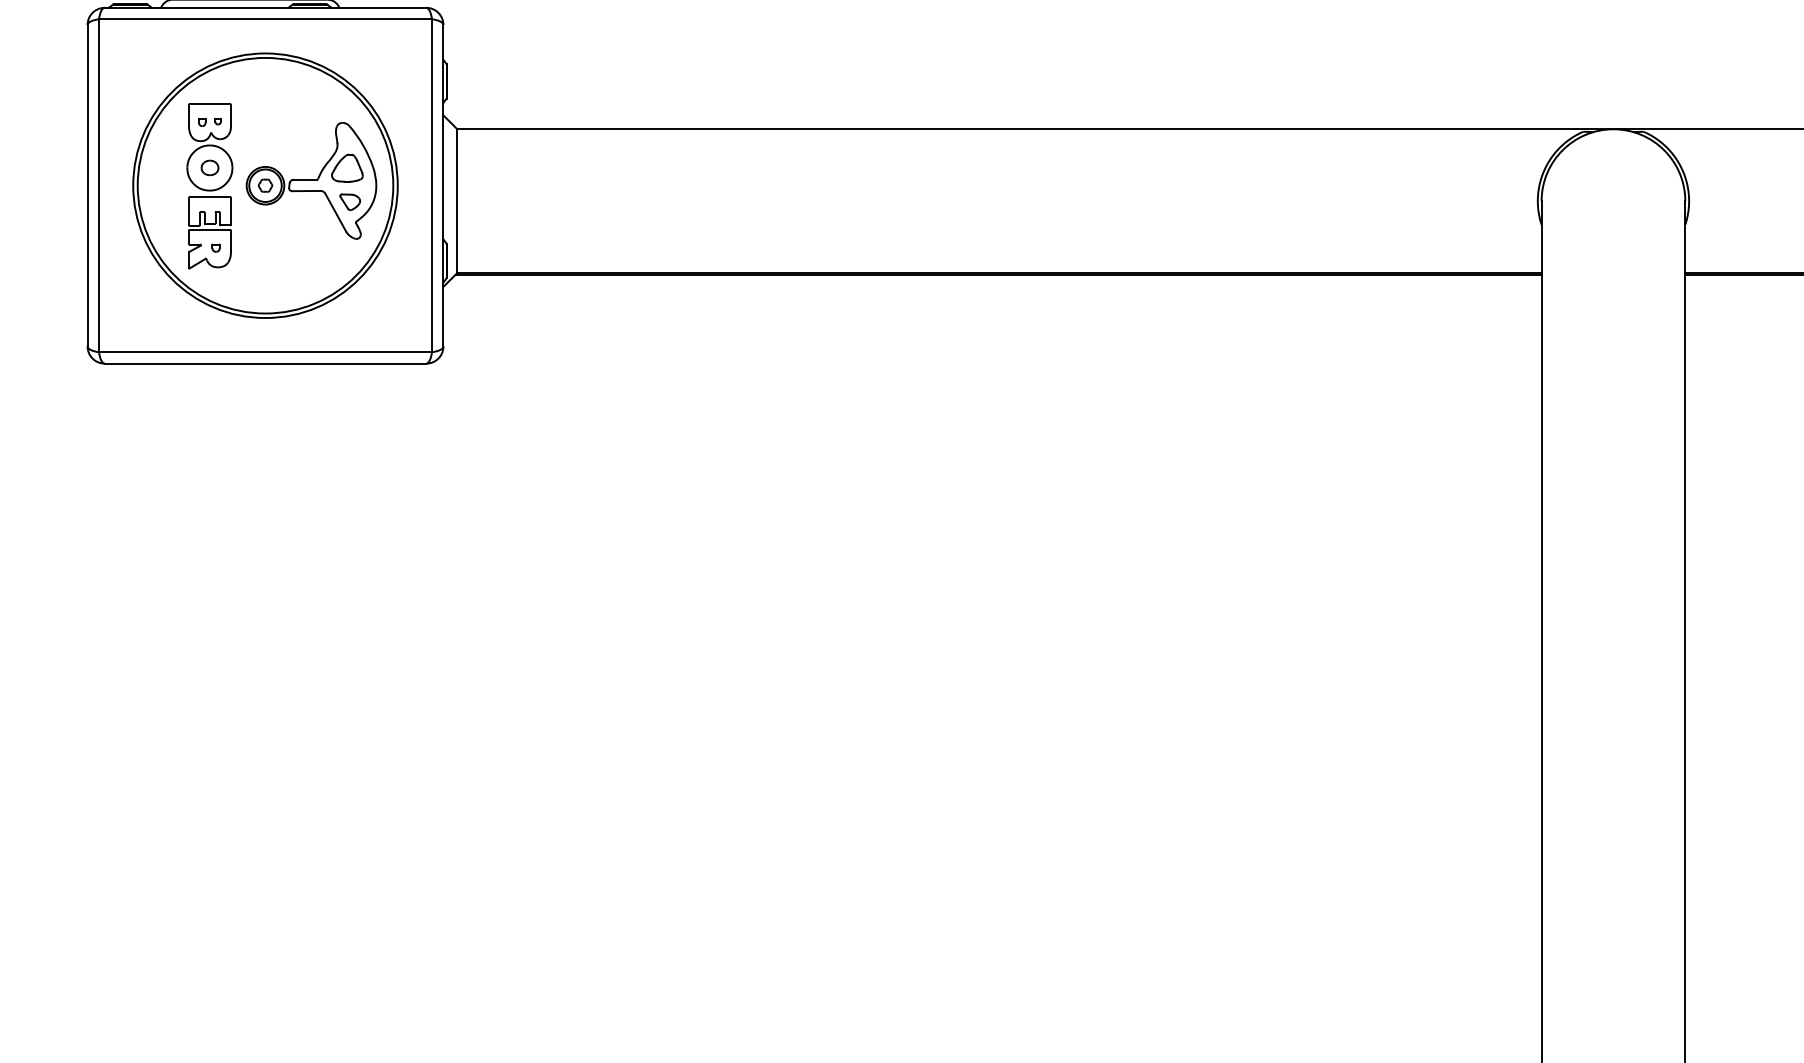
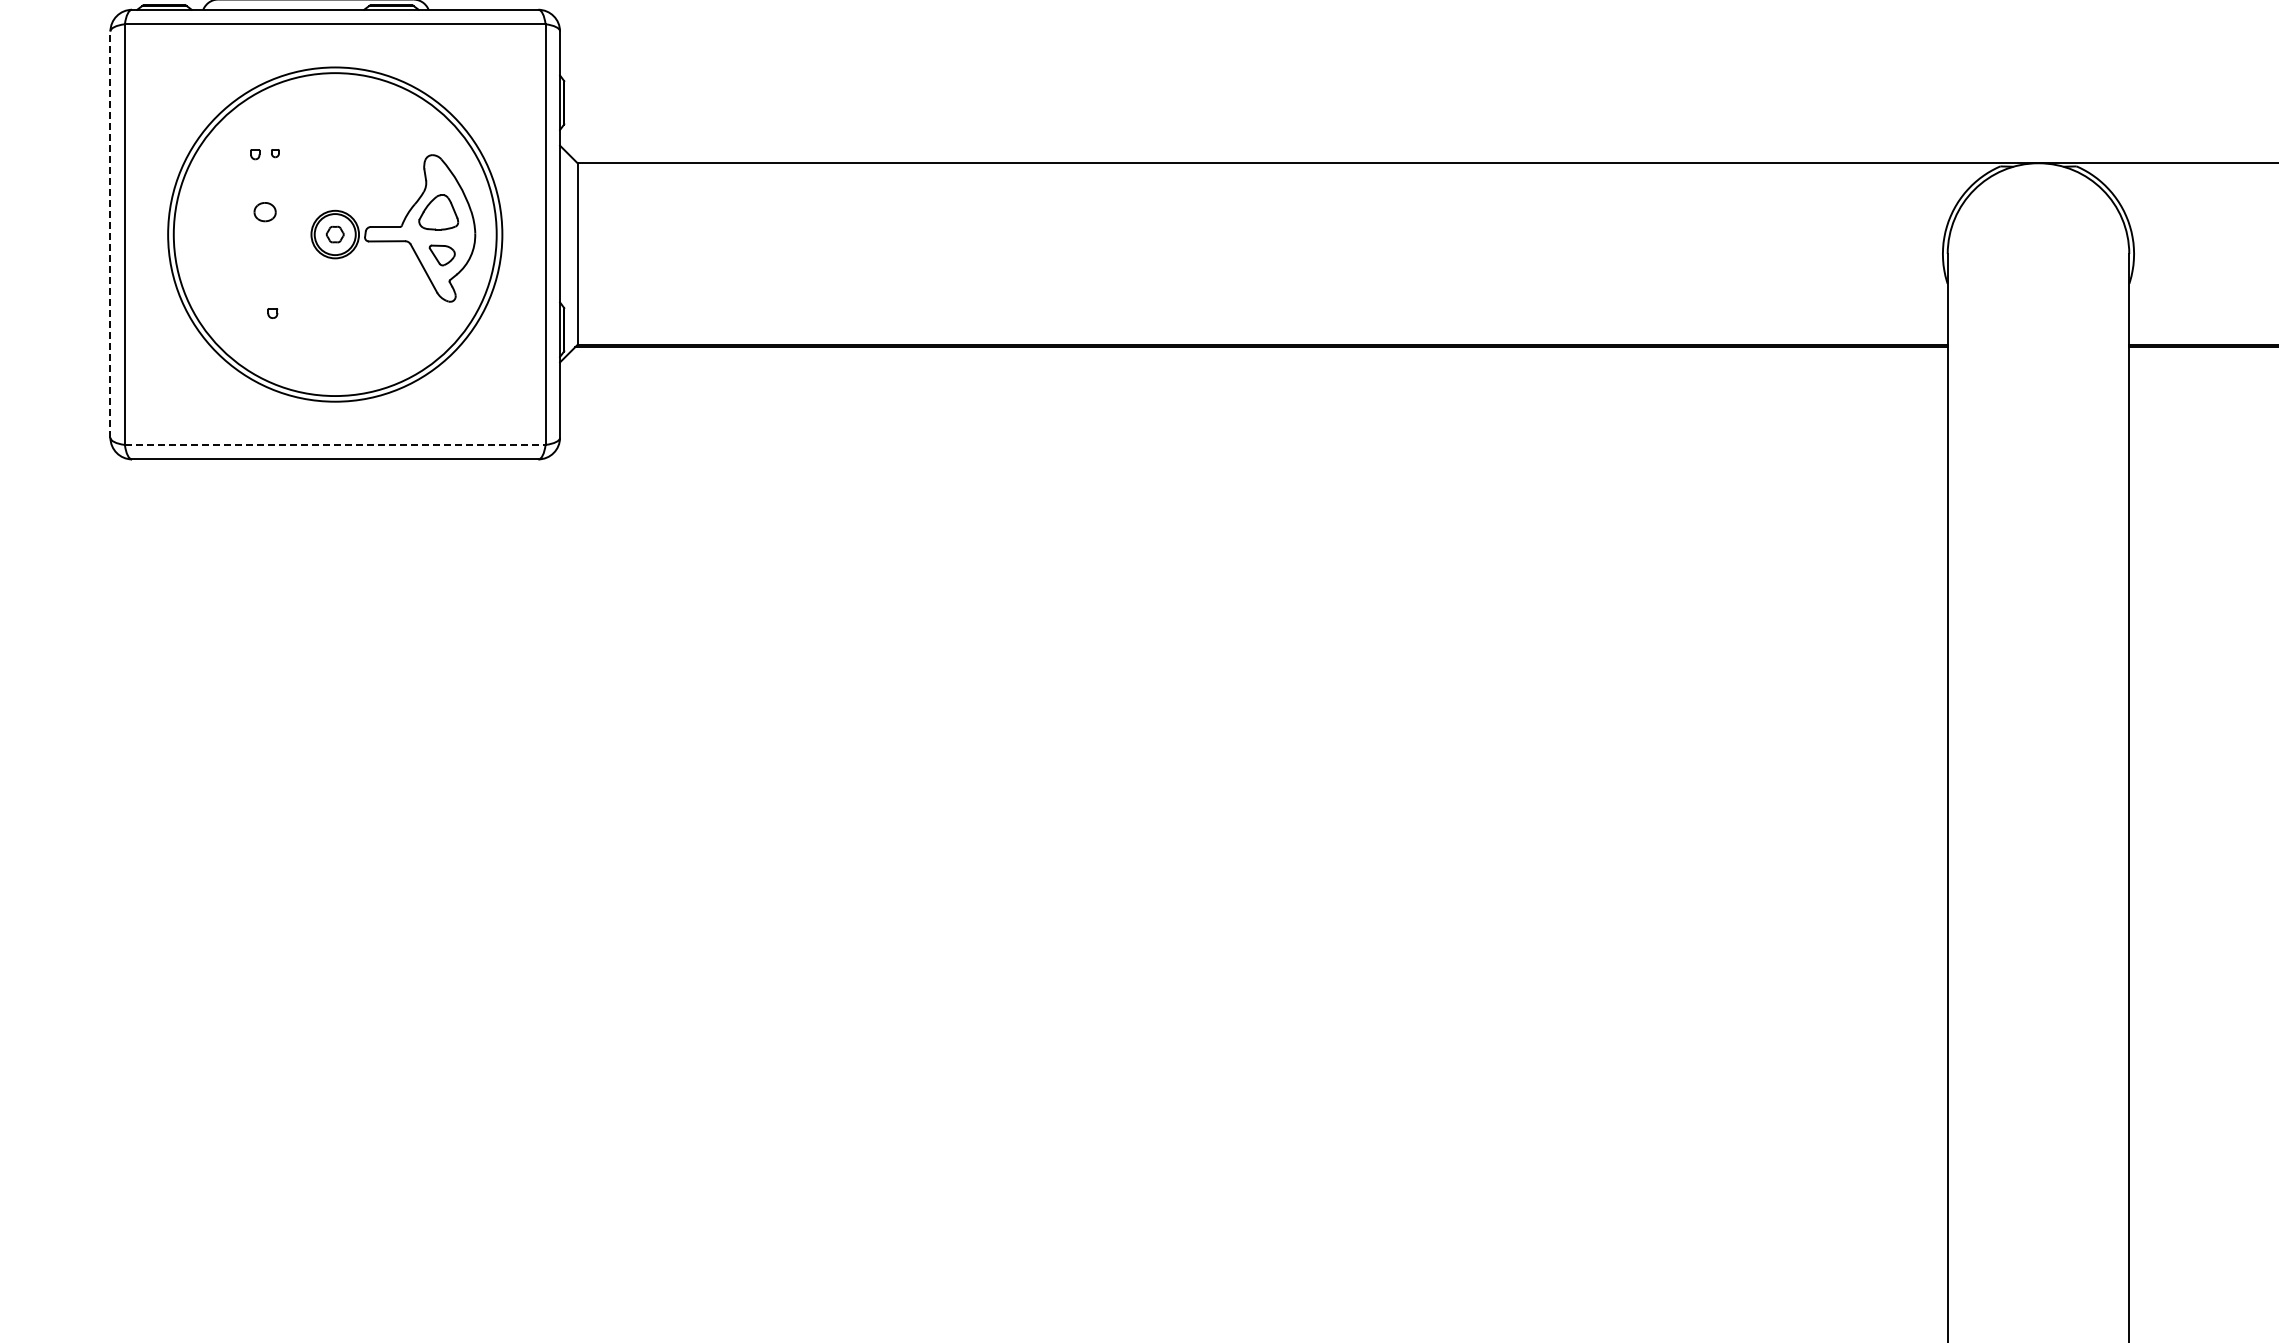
line: (87, 185) -> (110, 234), solid -> dashed
part: (209, 185) -> (264, 234), removed
line: (265, 351) -> (335, 444), solid -> dashed

